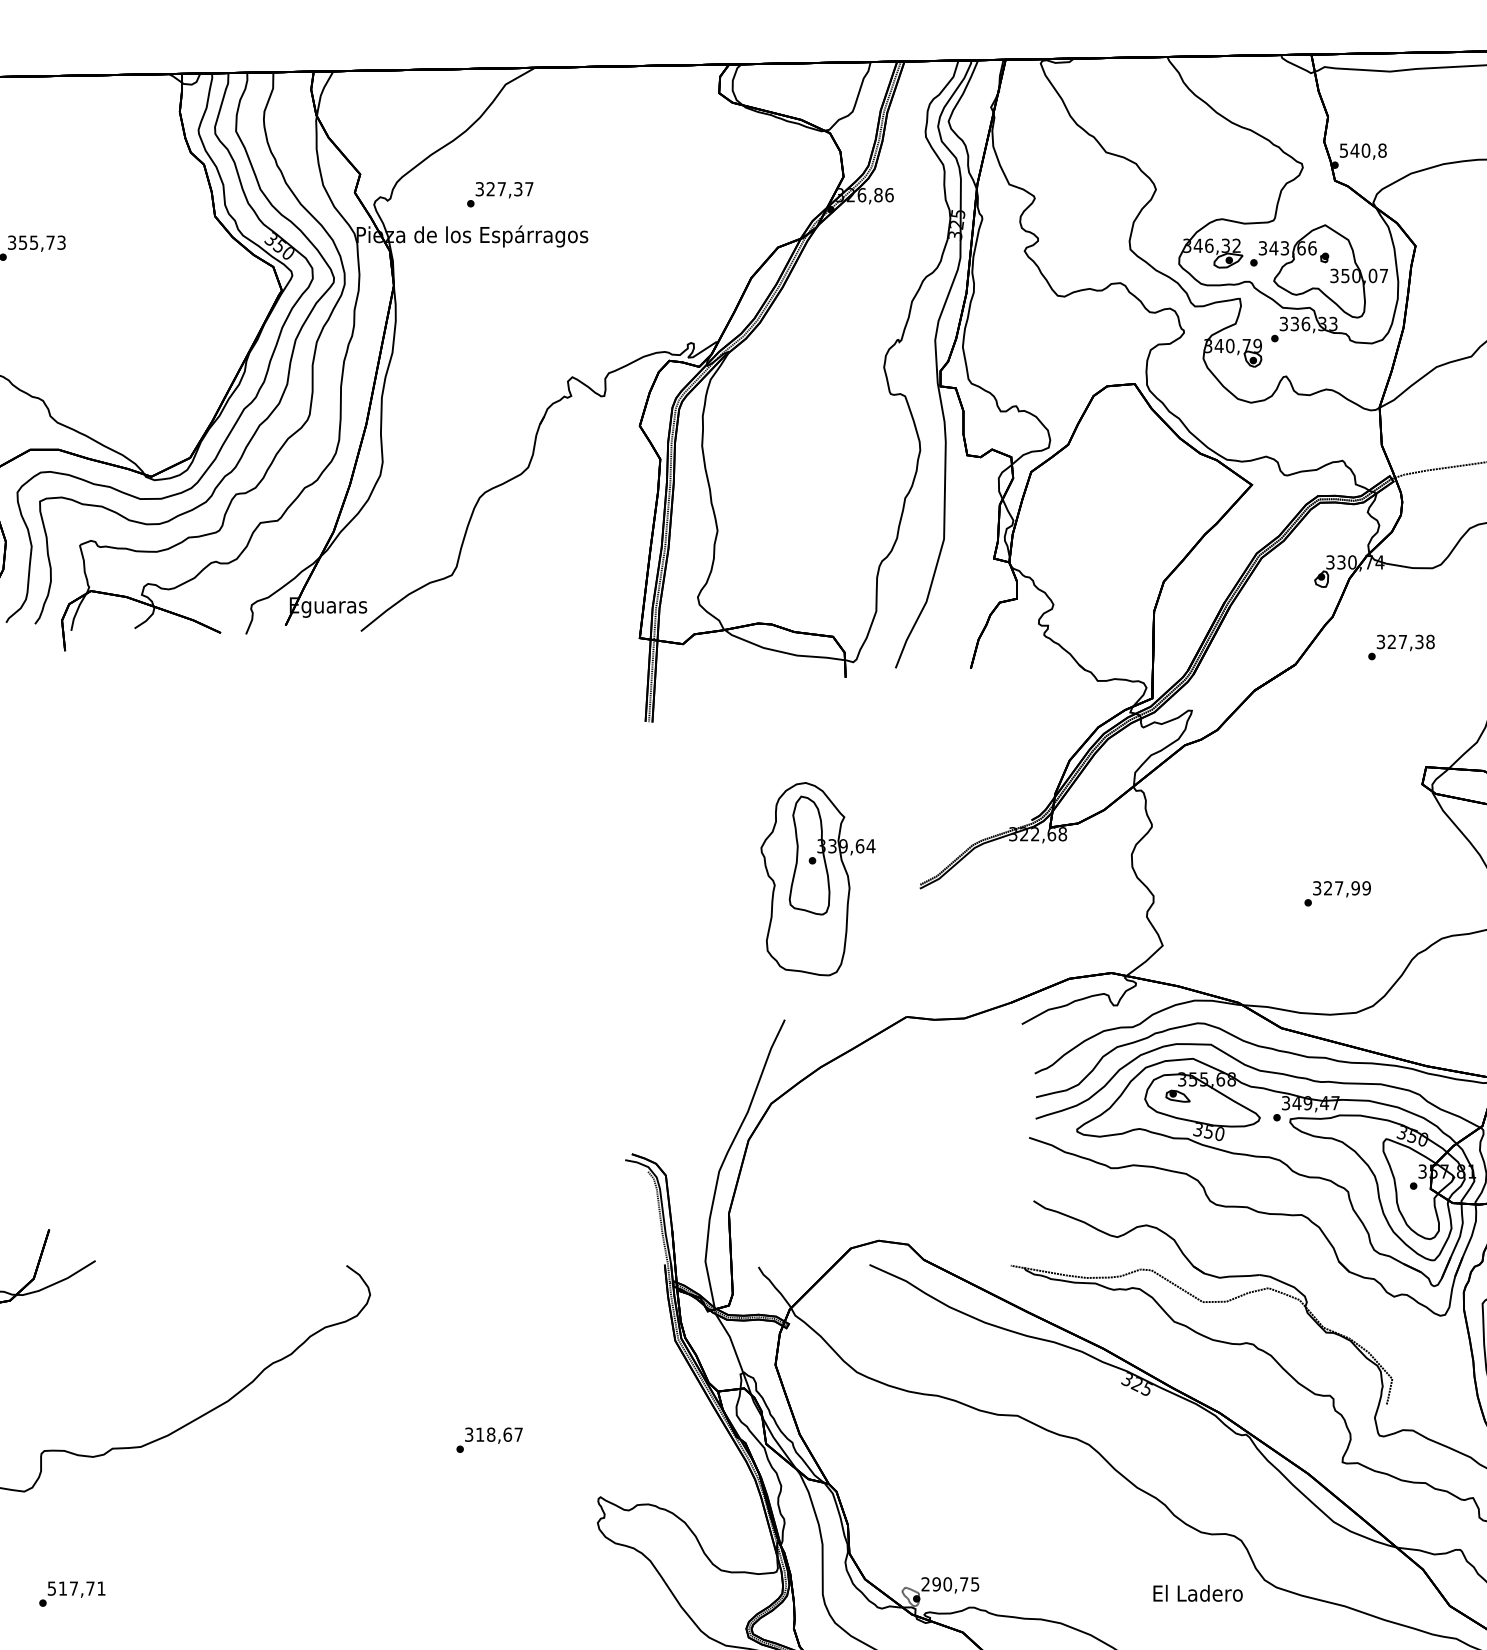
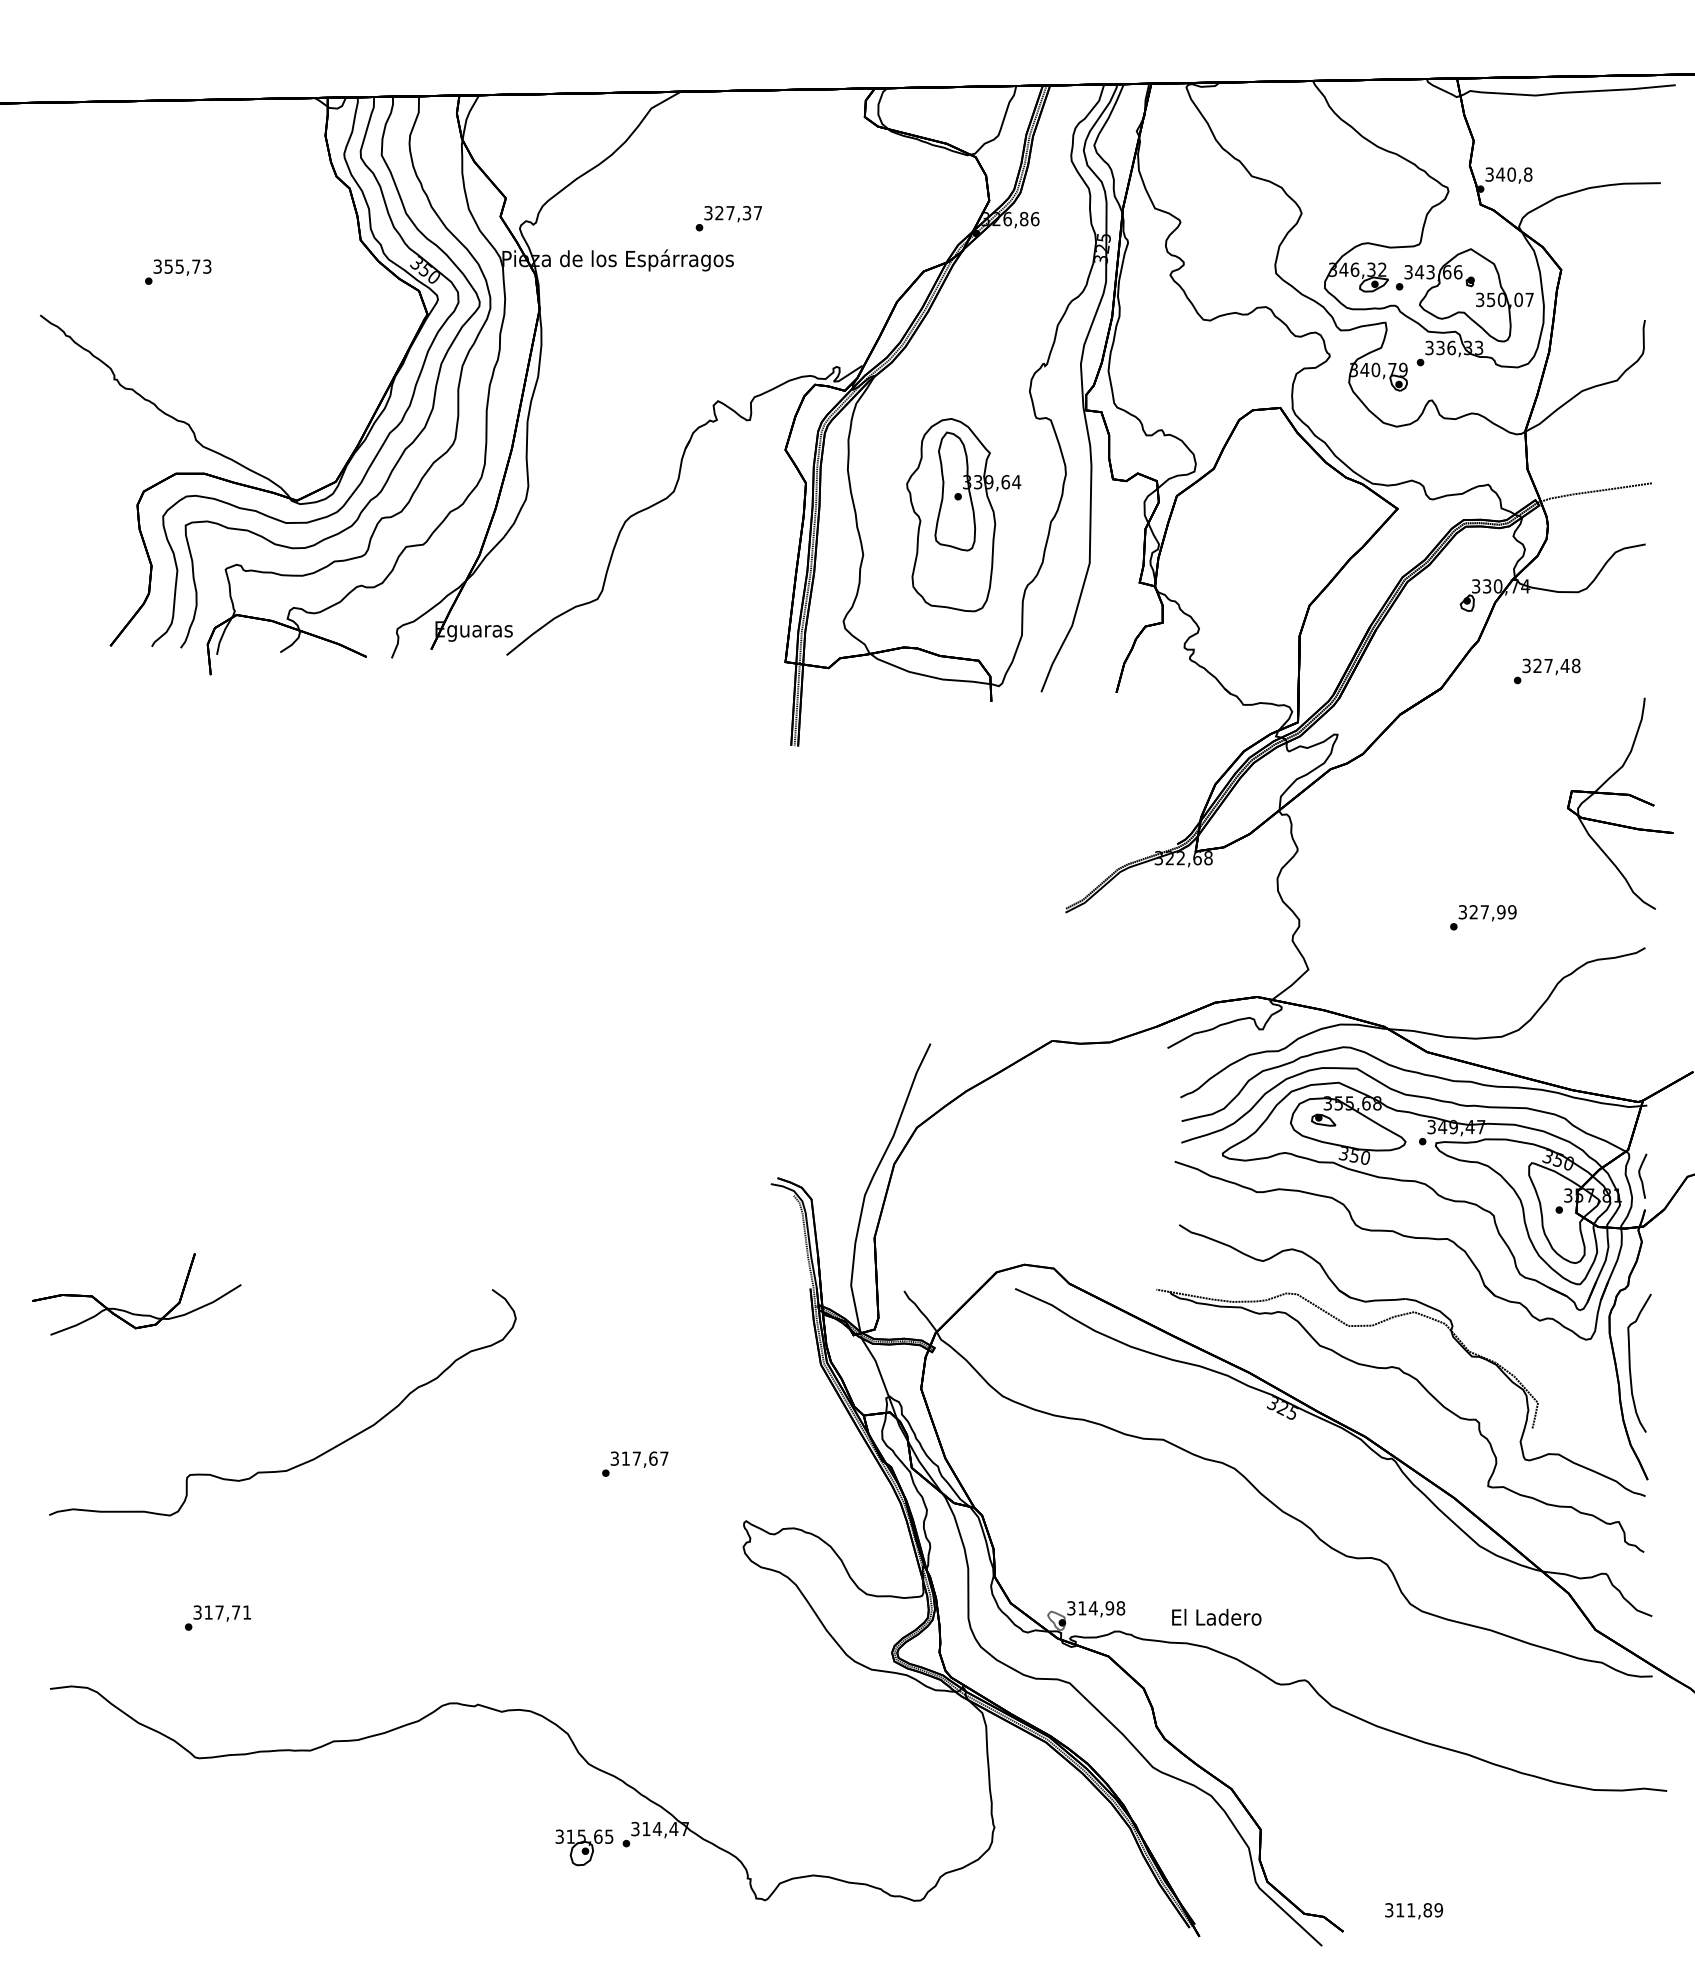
text: (1343, 149) -> (1489, 173), 540,8 -> 340,8
text: (499, 194) -> (728, 218), moved
text: (1418, 641) -> (1564, 665), 327,38 -> 327,48
part: (817, 879) -> (963, 515), moved
text: (490, 1434) -> (636, 1458), 318,67 -> 317,67
text: (950, 1584) -> (1096, 1608), 290,75 -> 314,98
text: (51, 1588) -> (197, 1612), 517,71 -> 317,71
text: (1197, 1592) -> (1216, 1616), moved

